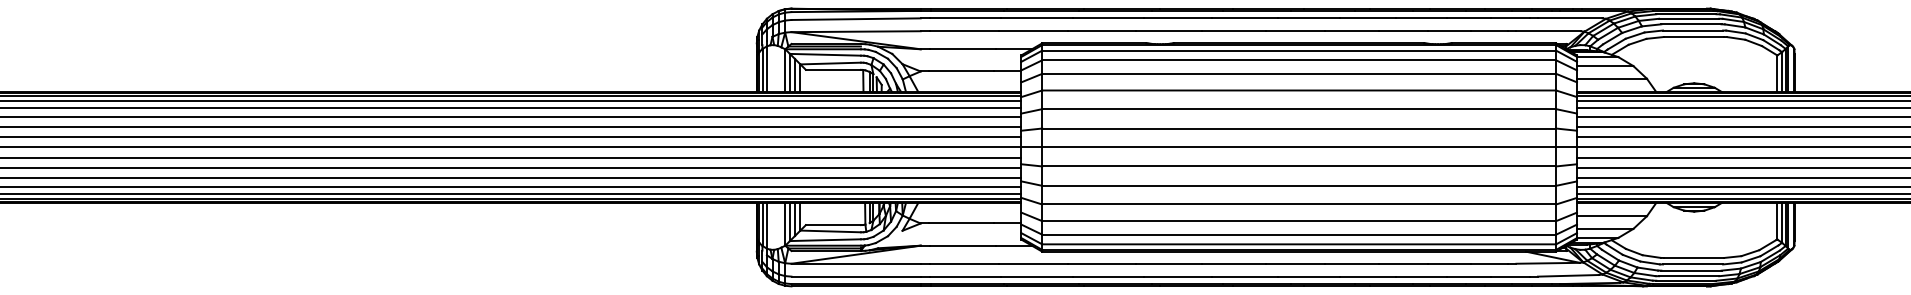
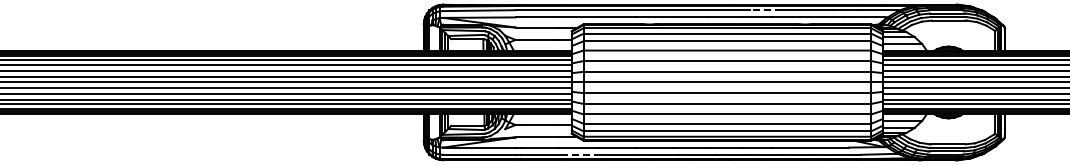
line: (1367, 18) -> (765, 10), solid -> dashed
line: (1036, 276) -> (580, 154), solid -> dashed

